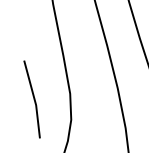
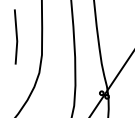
line: (33, 98) -> (16, 36), moved

